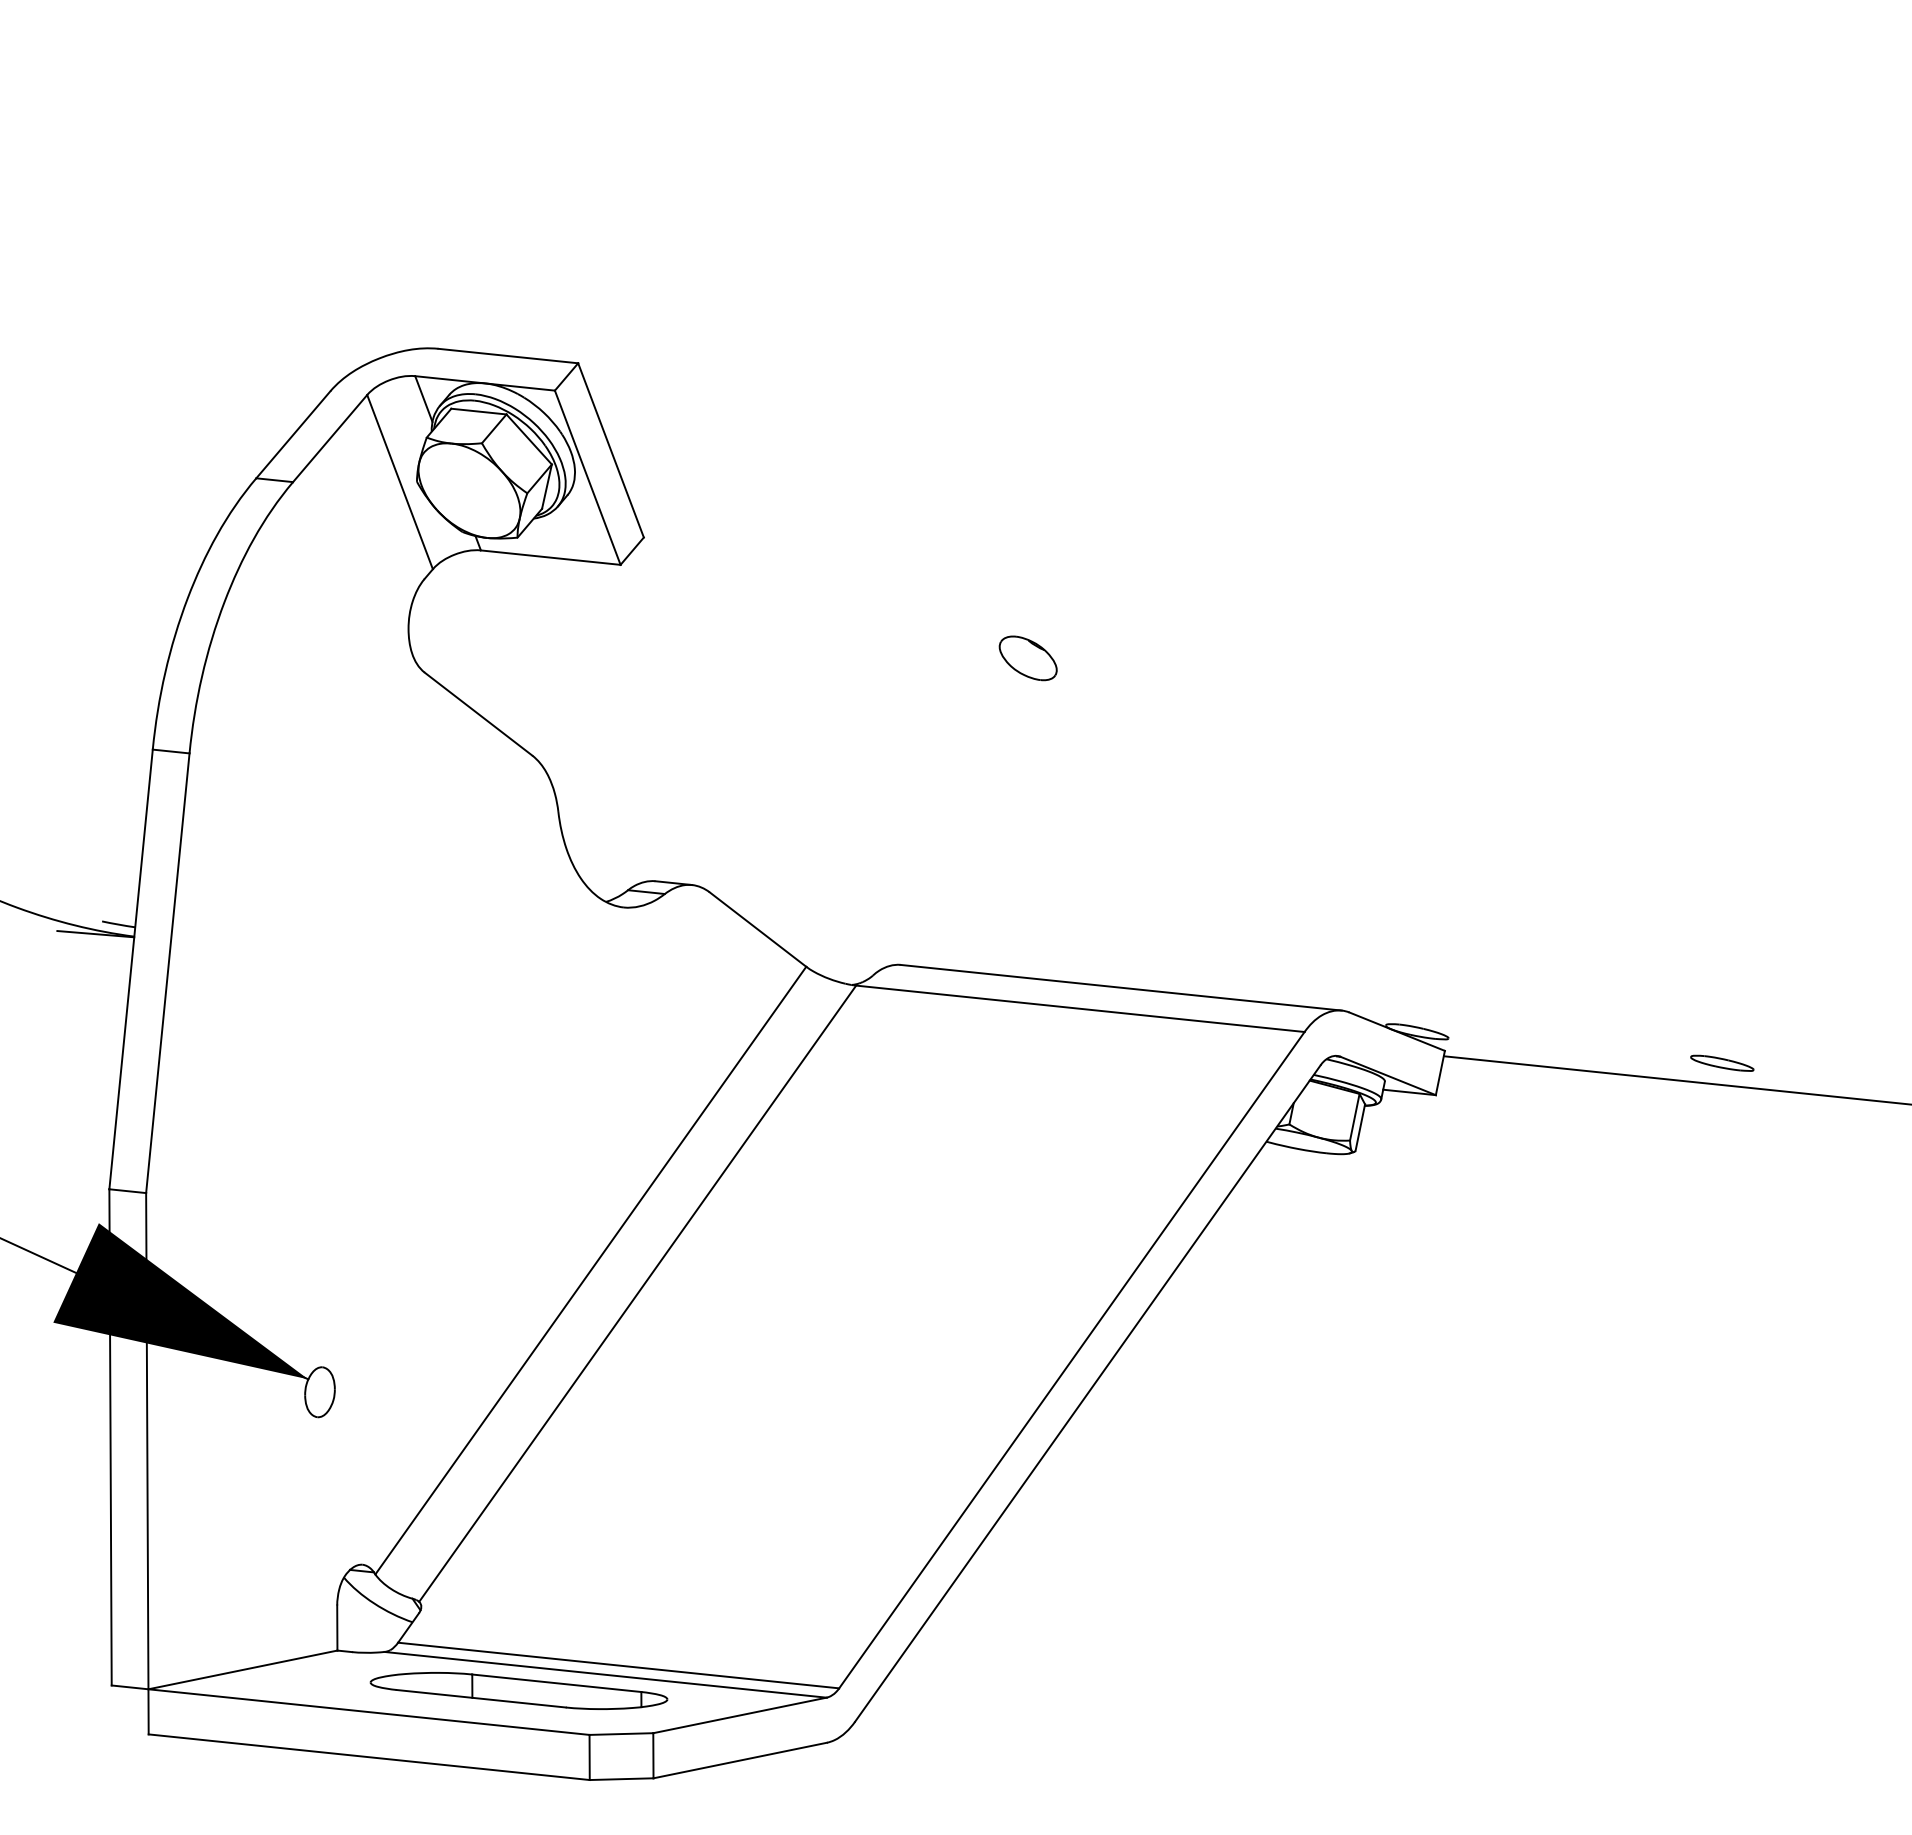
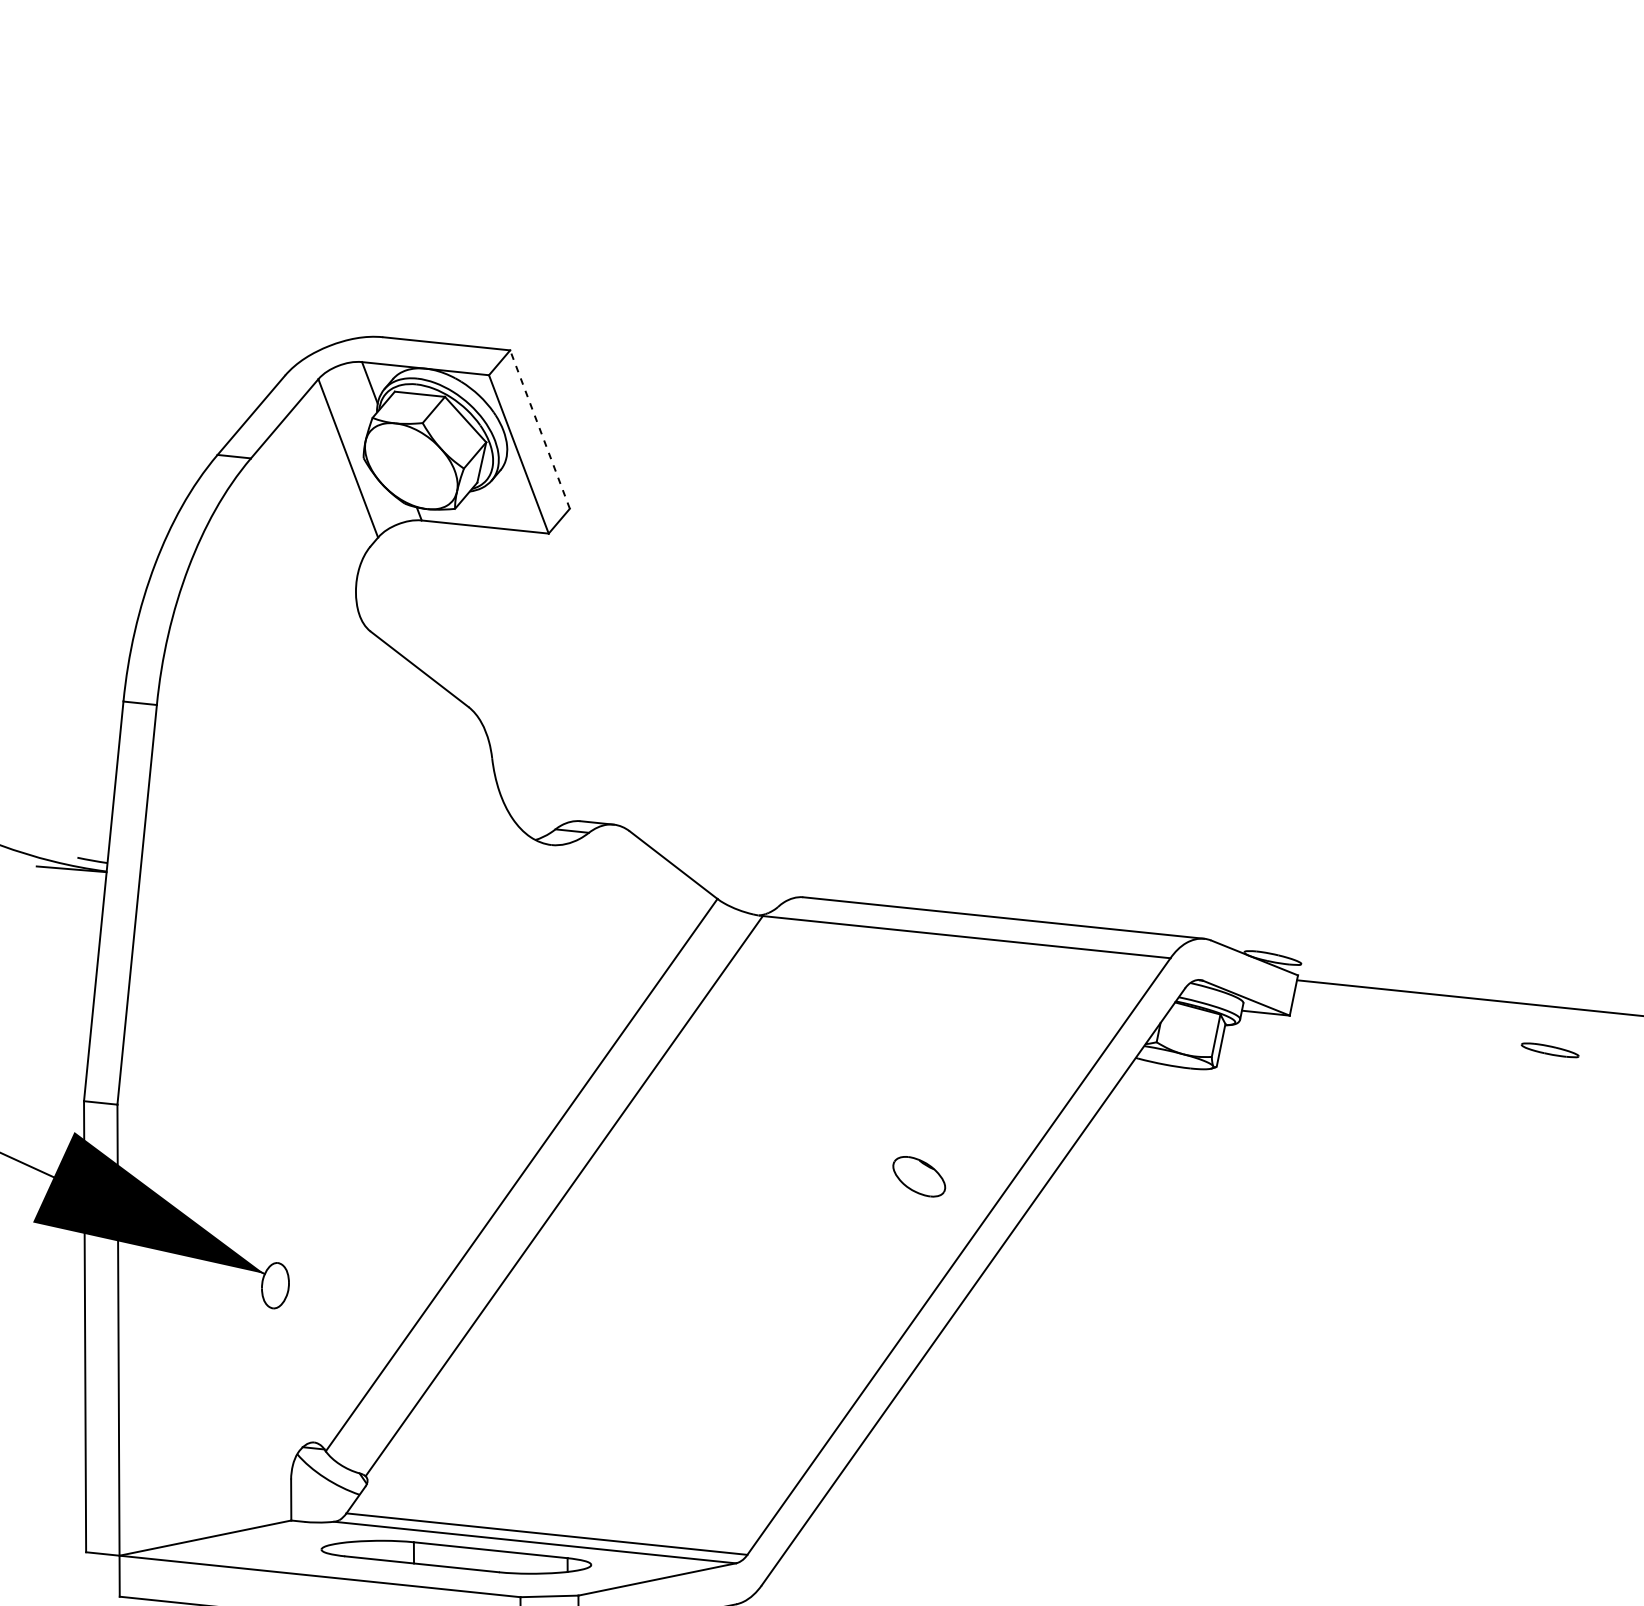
line: (610, 449) -> (539, 428), solid -> dashed
part: (1027, 658) -> (918, 1176), moved
part: (1722, 1062) -> (1550, 1049), moved

